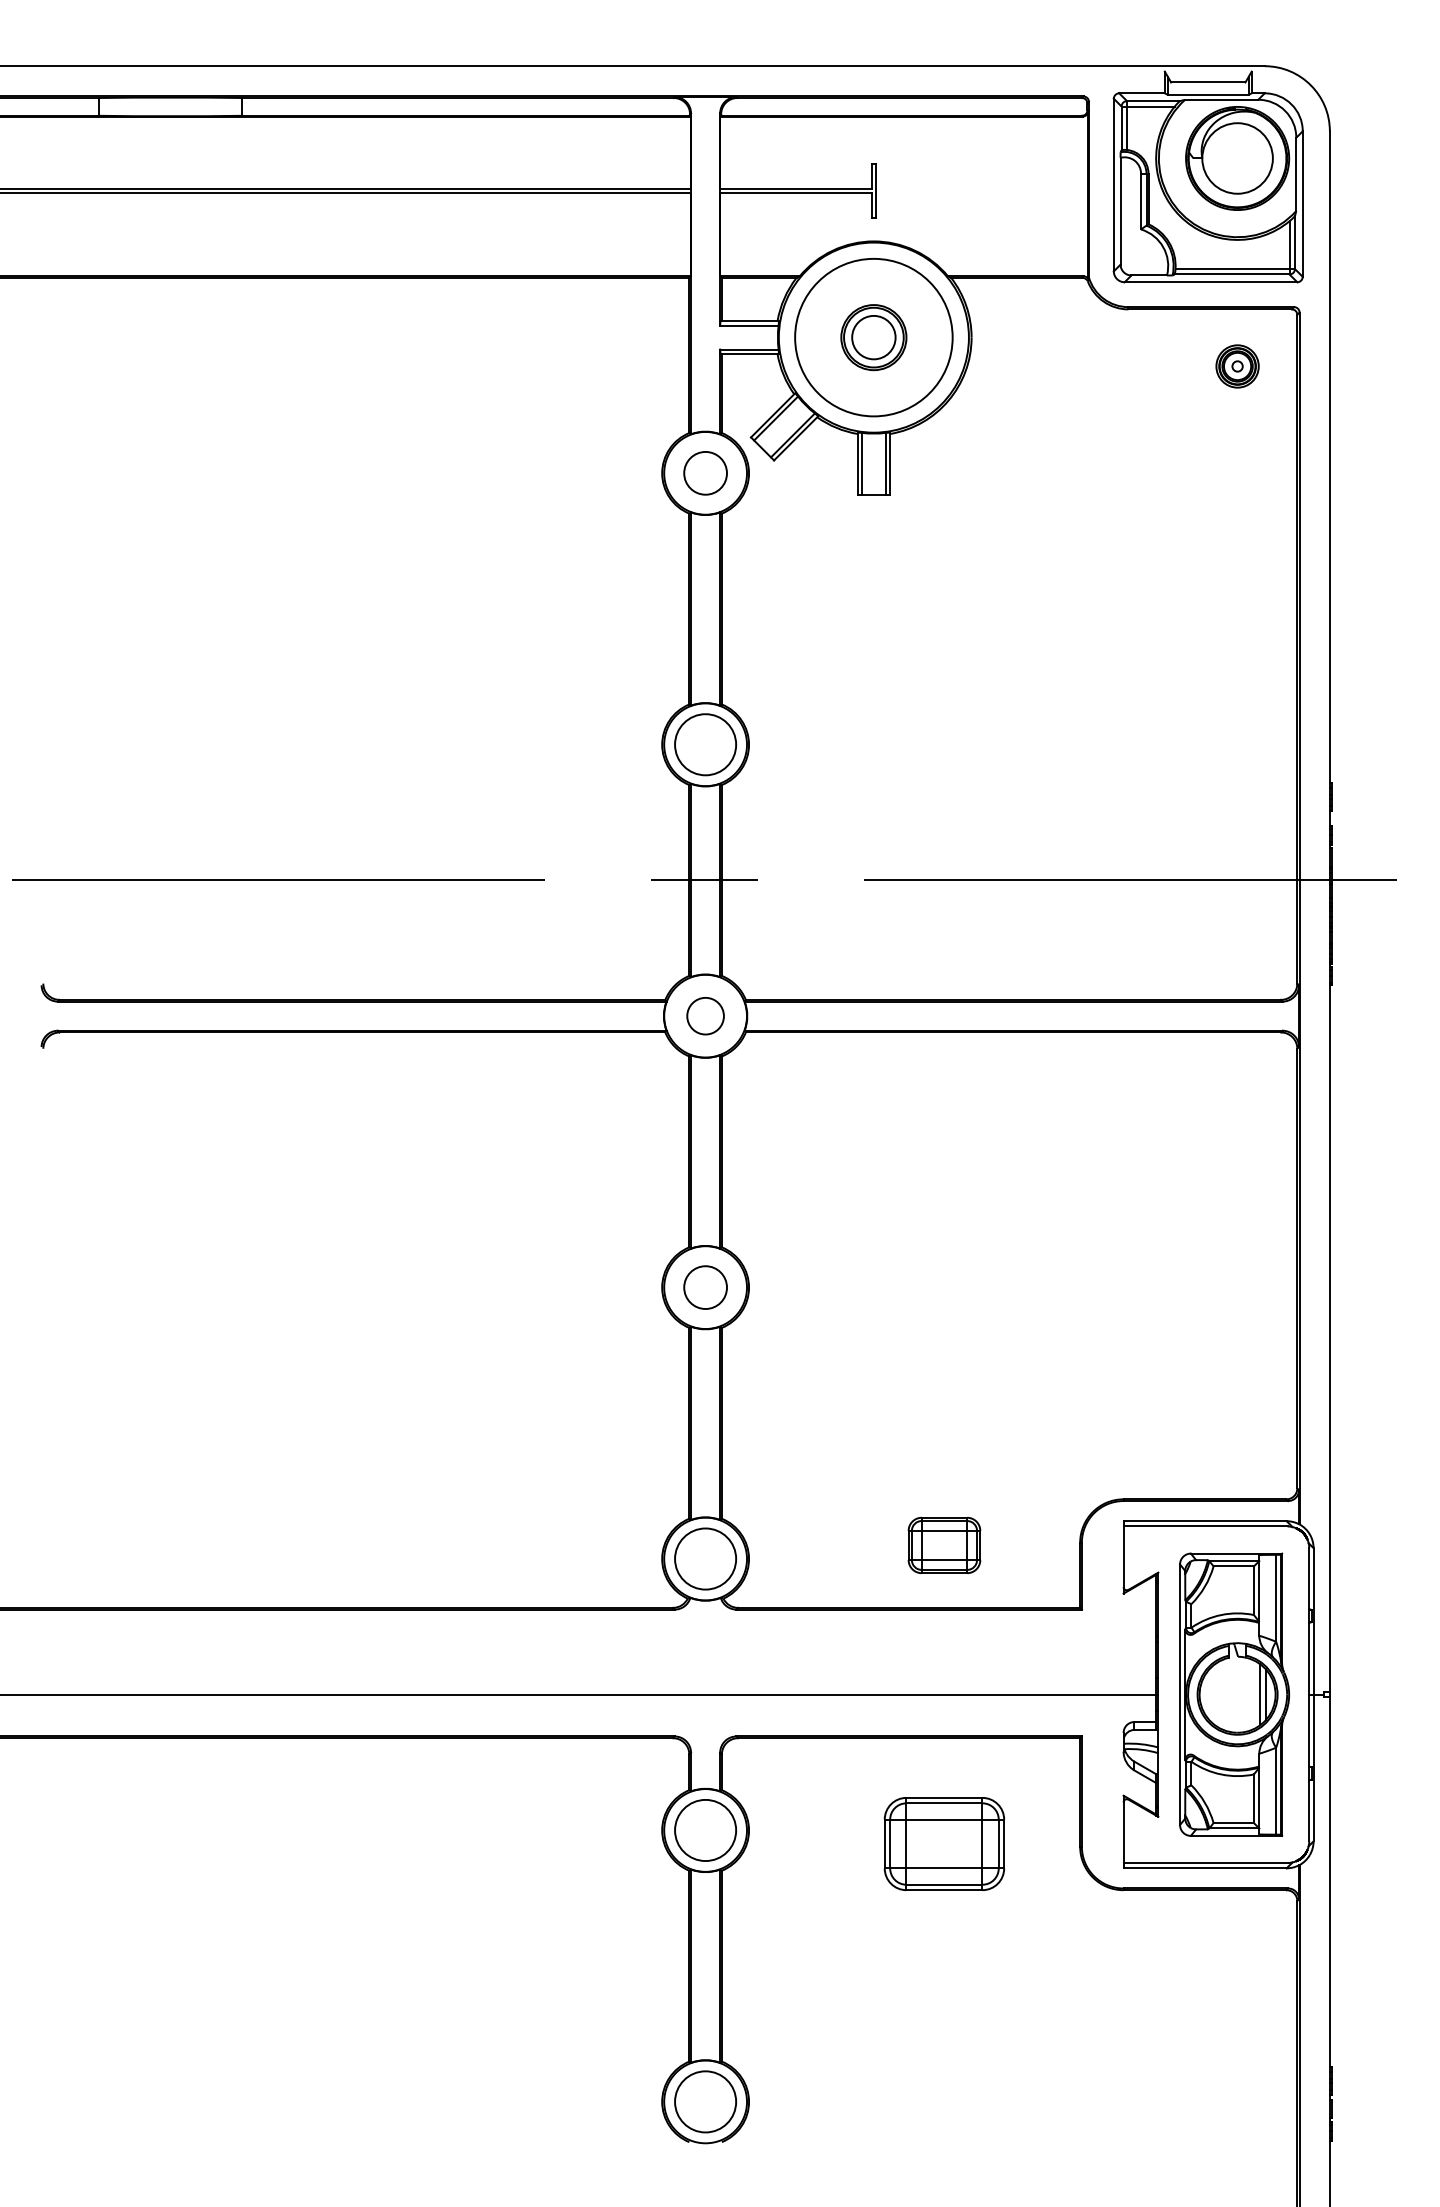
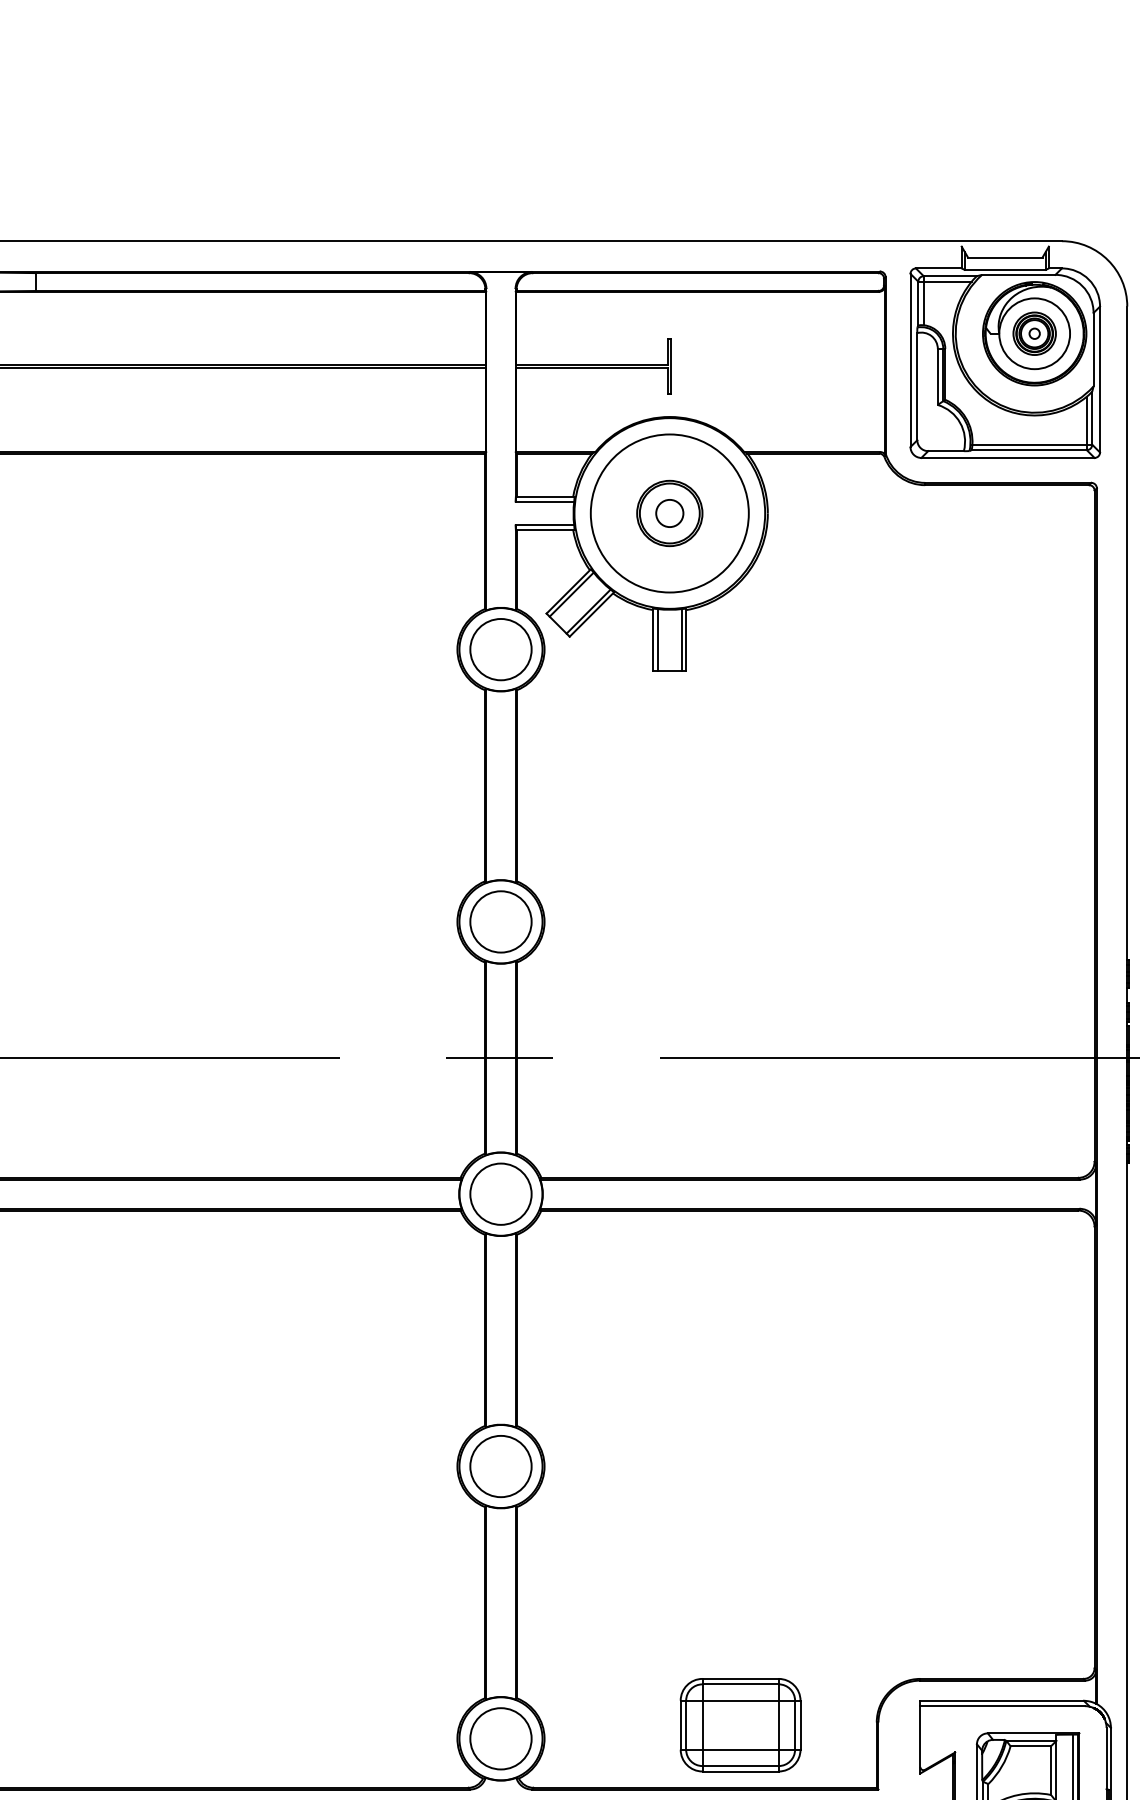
circle: (873, 337) -> (669, 513), size x0.62
part: (1237, 366) -> (1034, 333), moved
circle: (705, 472) -> (500, 648), size x1.43
circle: (705, 1015) -> (500, 1193), size x1.67
circle: (705, 1287) -> (500, 1466), size x1.43
part: (944, 1545) -> (740, 1725), size x1.67

